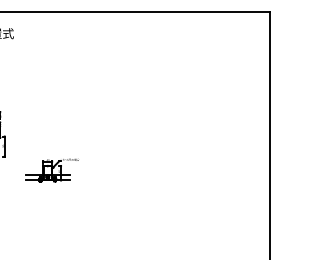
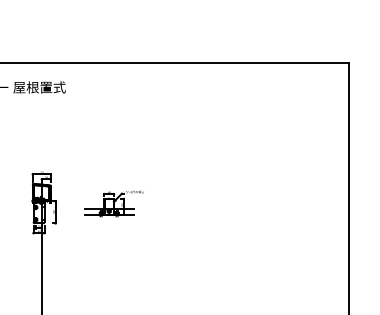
part: (51, 170) -> (113, 203), moved

